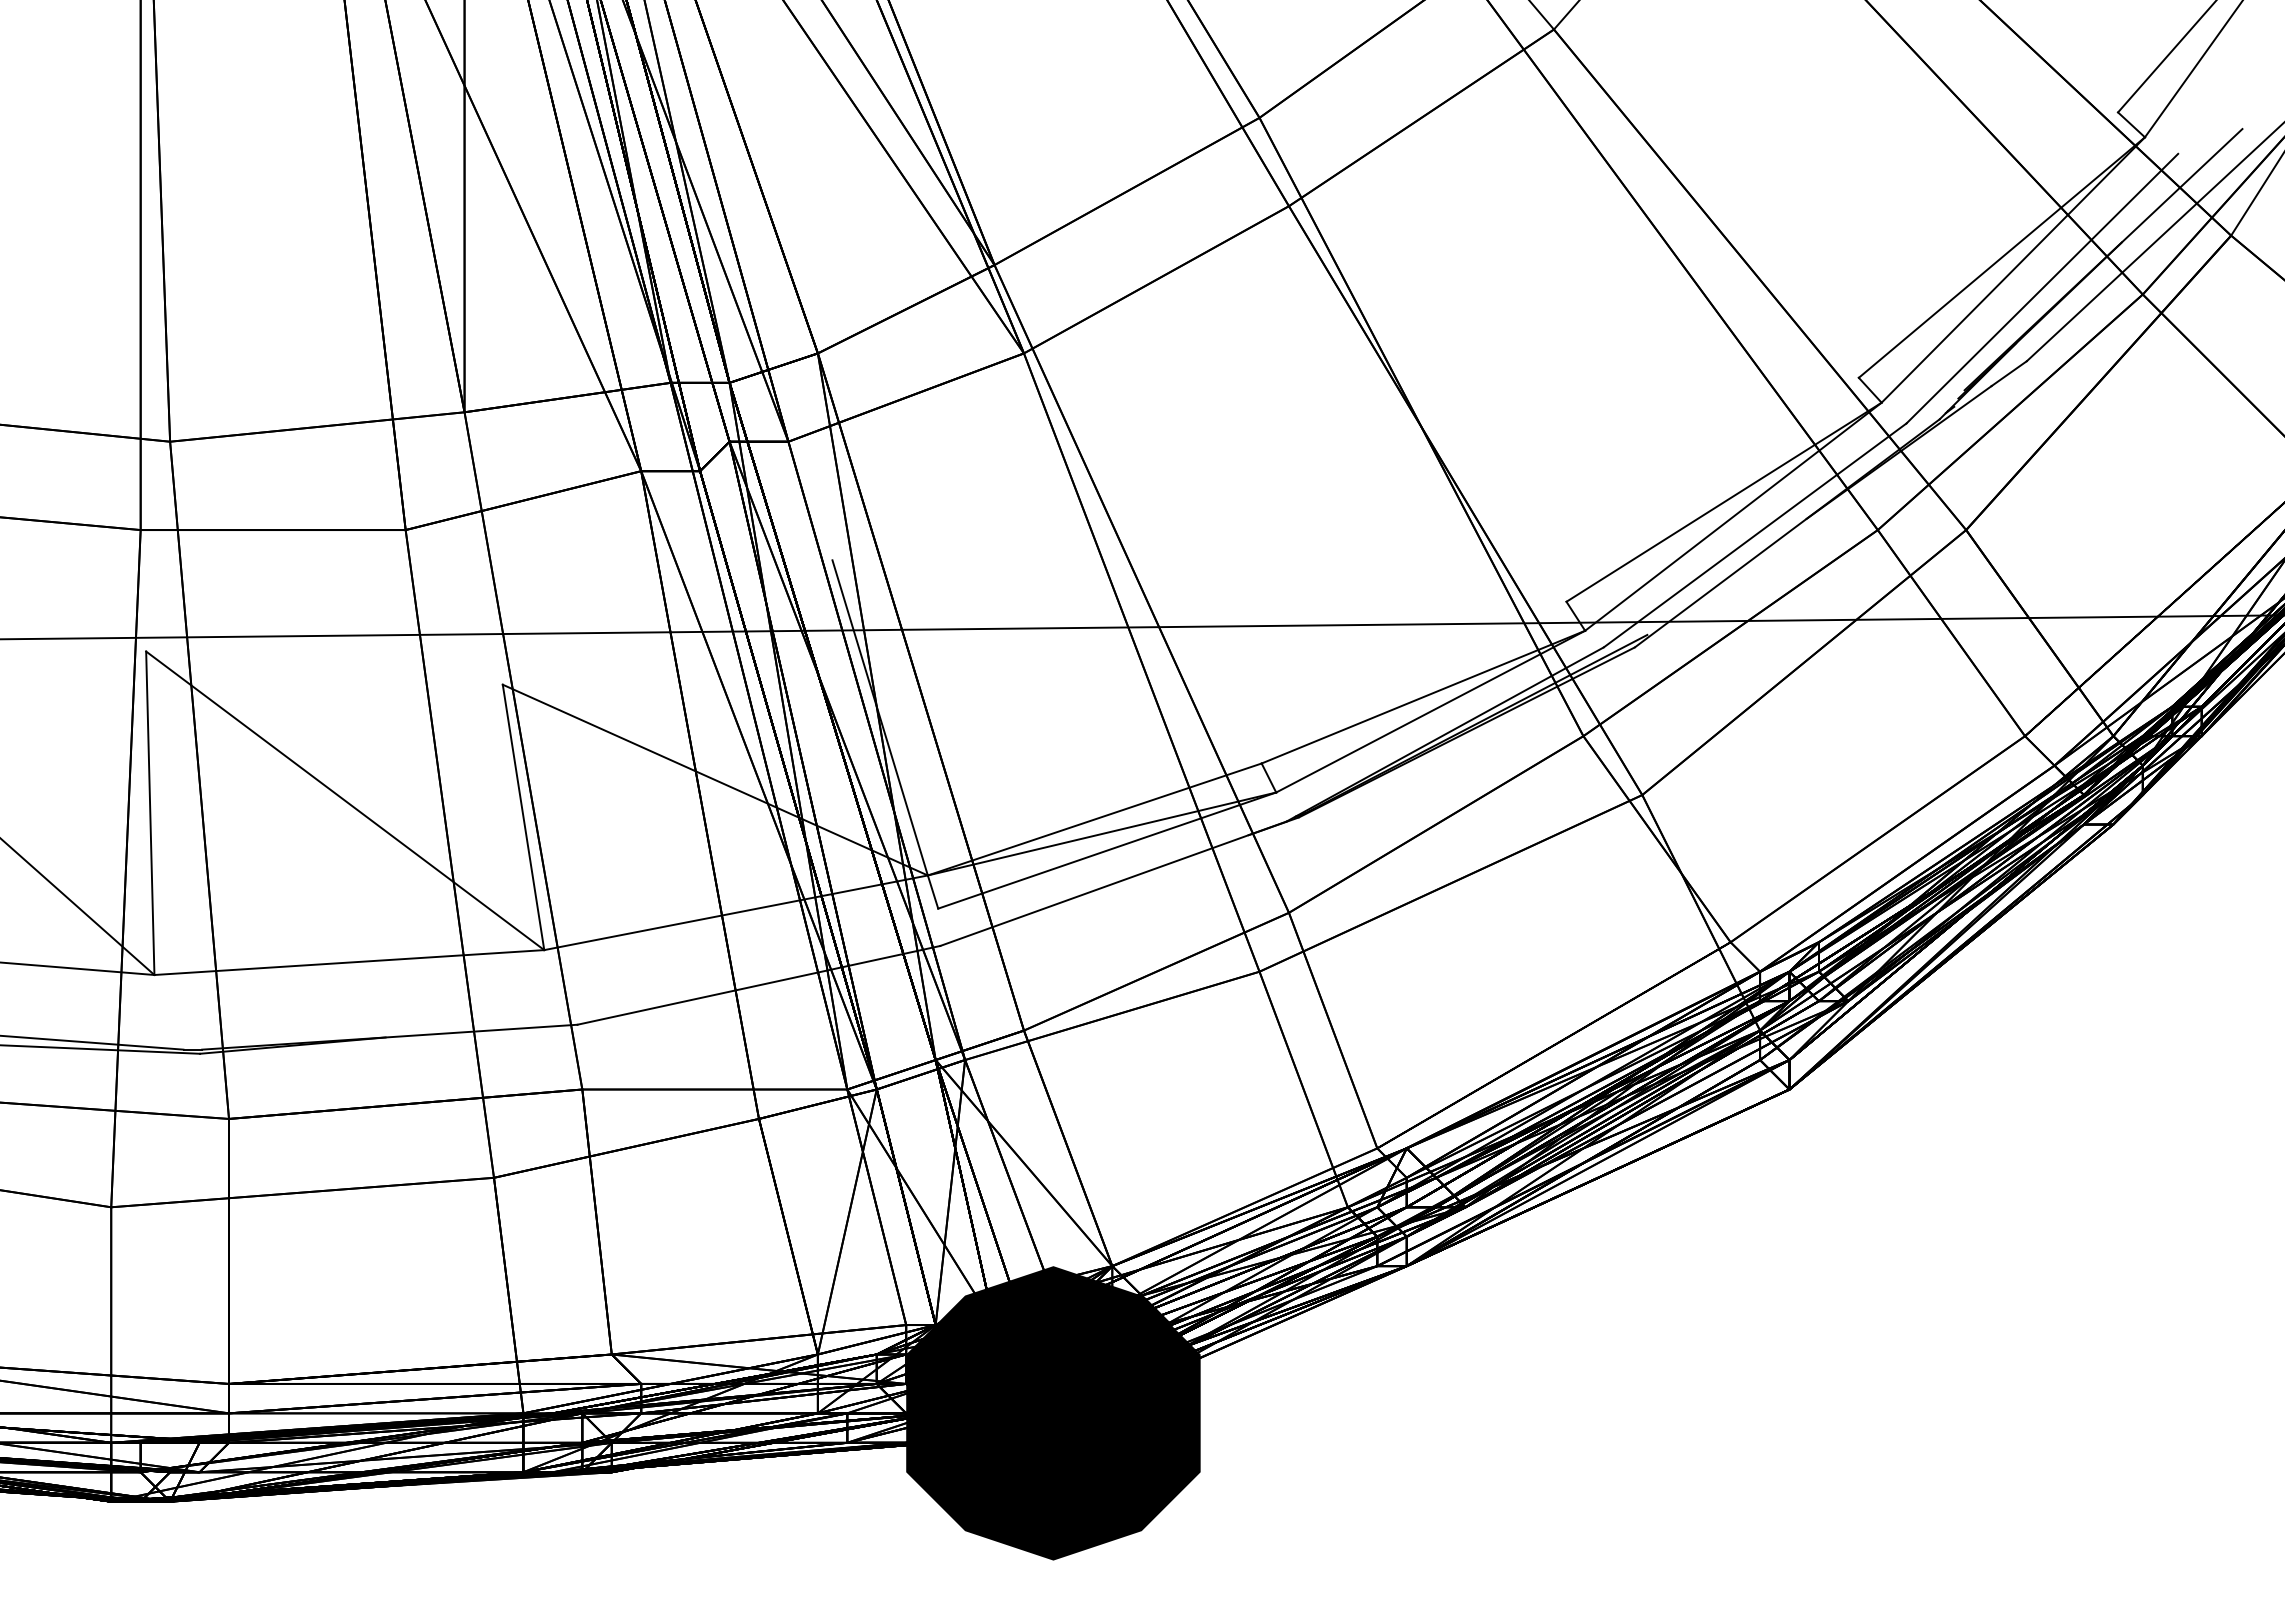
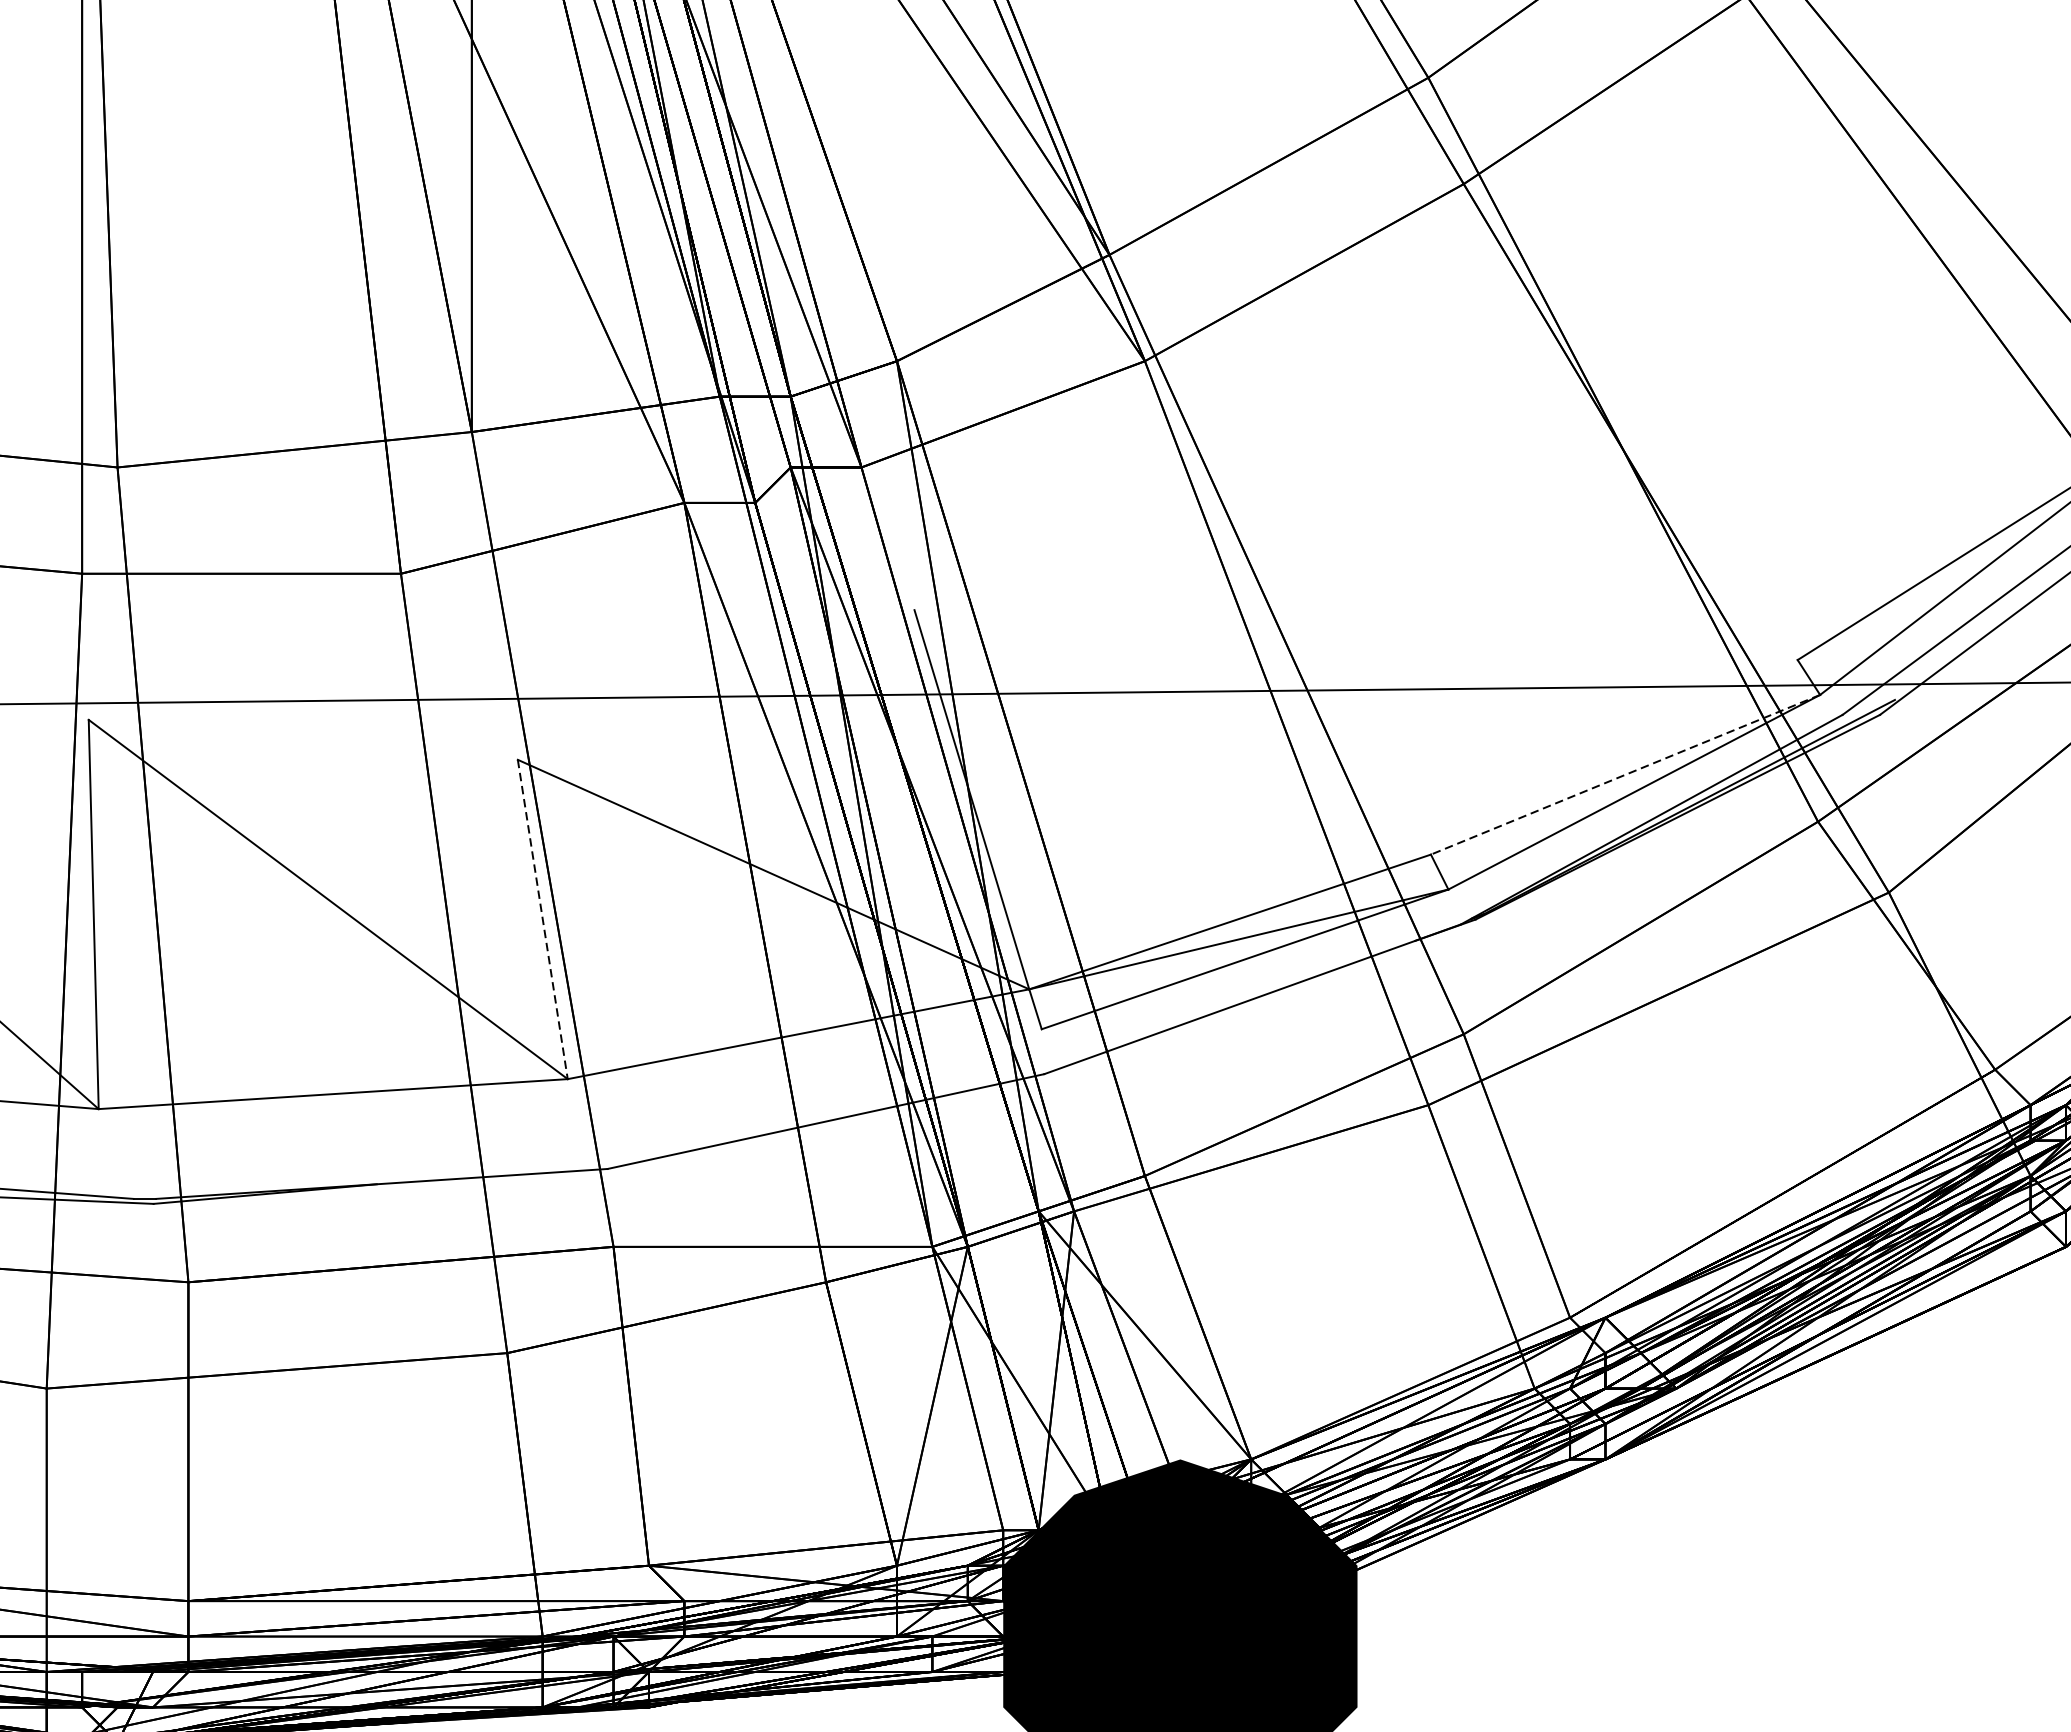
line: (1423, 697) -> (1625, 775), solid -> dashed
line: (523, 817) -> (542, 919), solid -> dashed

